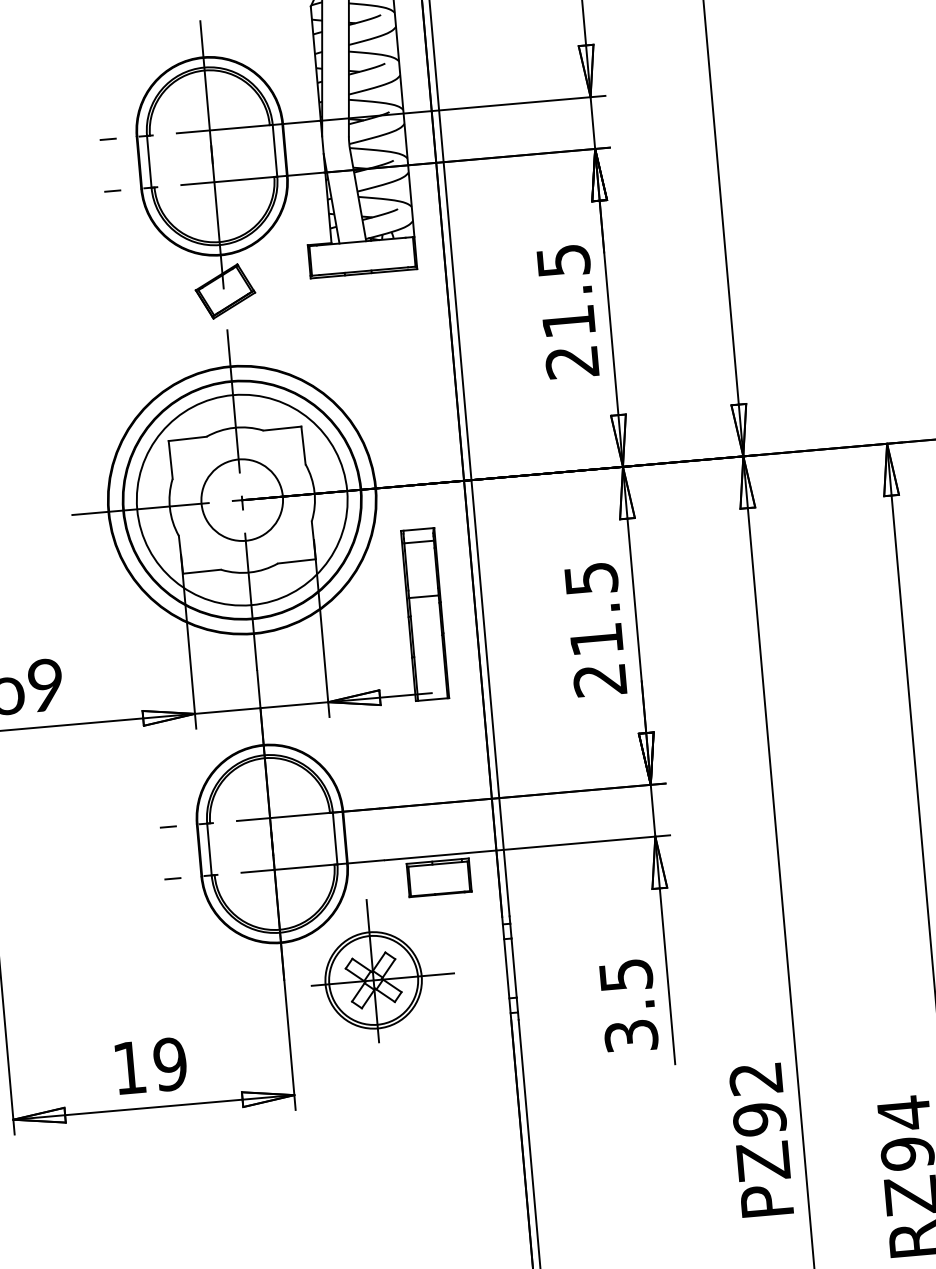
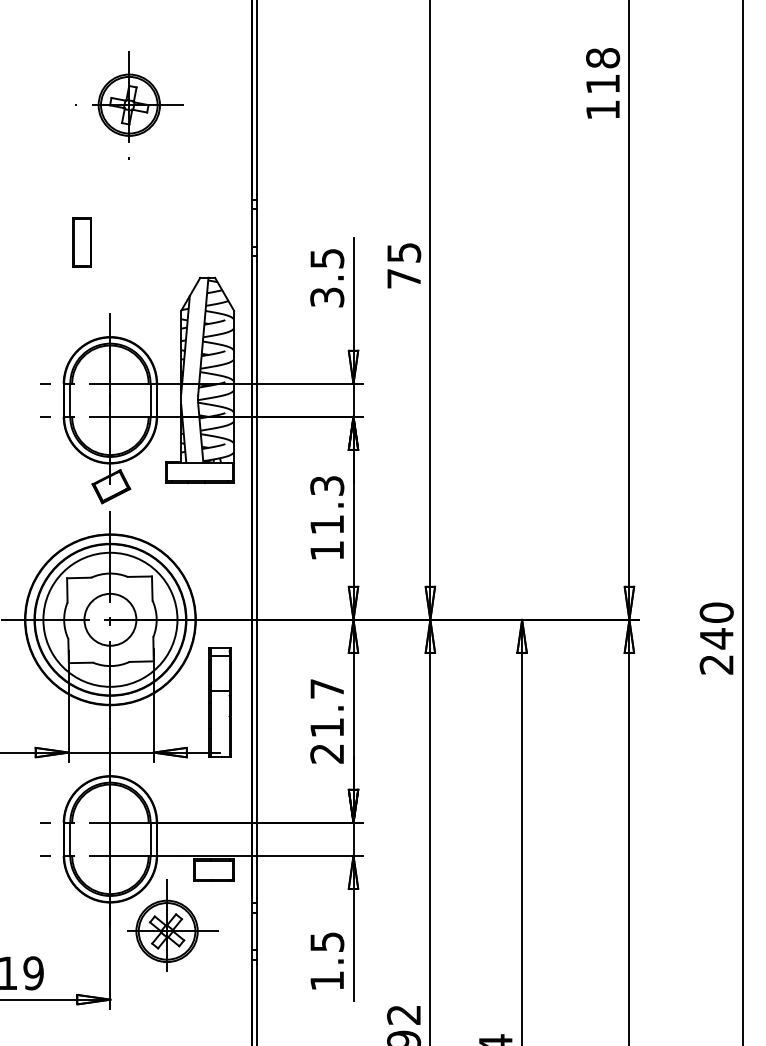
text: (566, 311) -> (326, 518), 21.5 -> 11.3
text: (591, 577) -> (327, 688), 21.5 -> 21.7
text: (631, 1035) -> (327, 980), 3.5 -> 1.5

